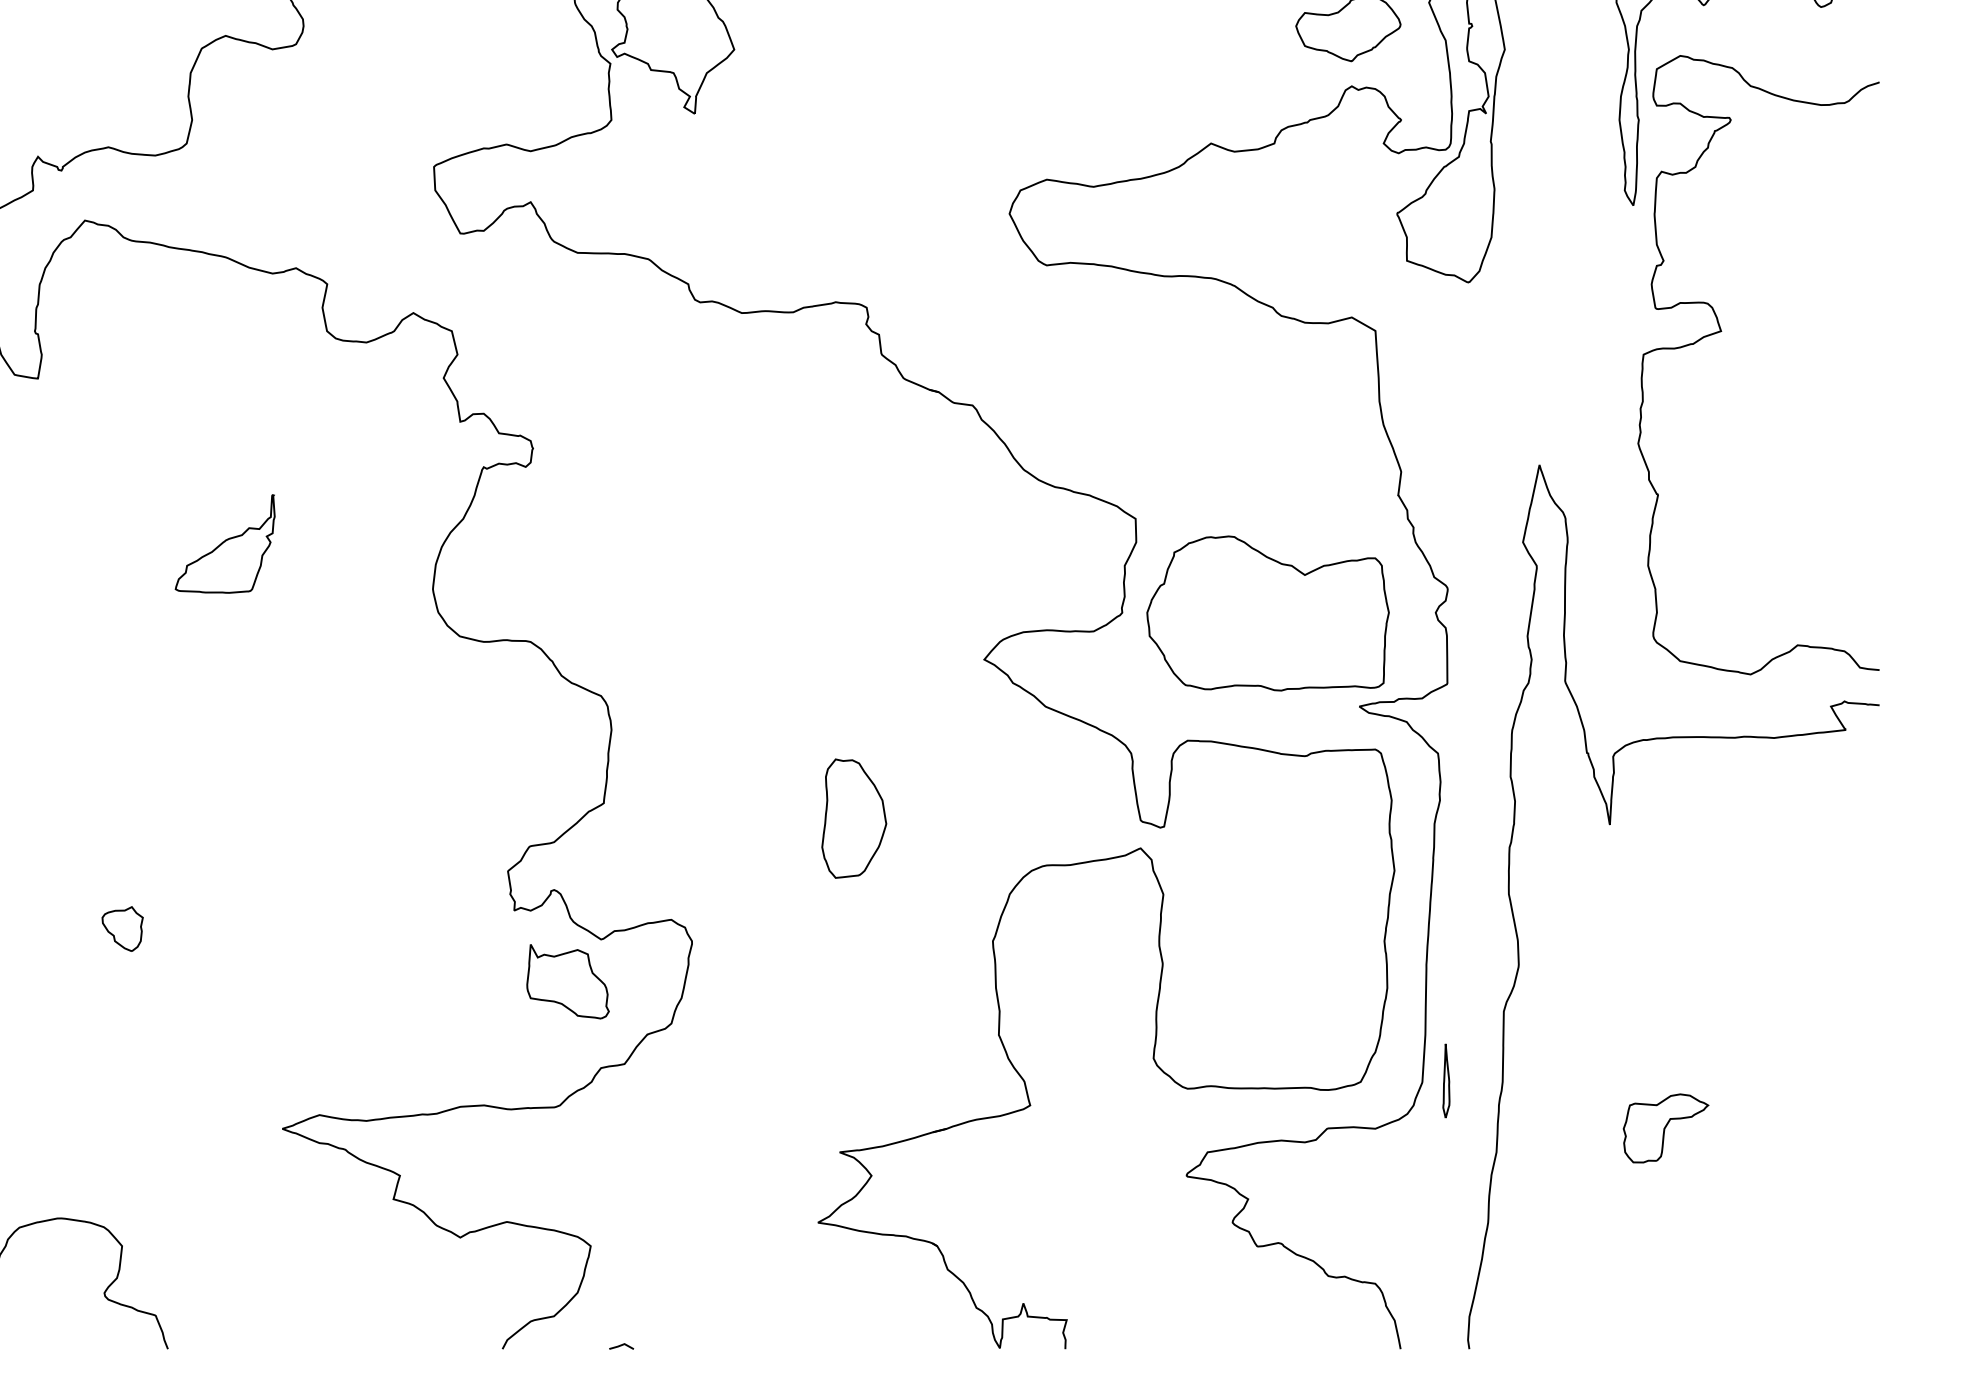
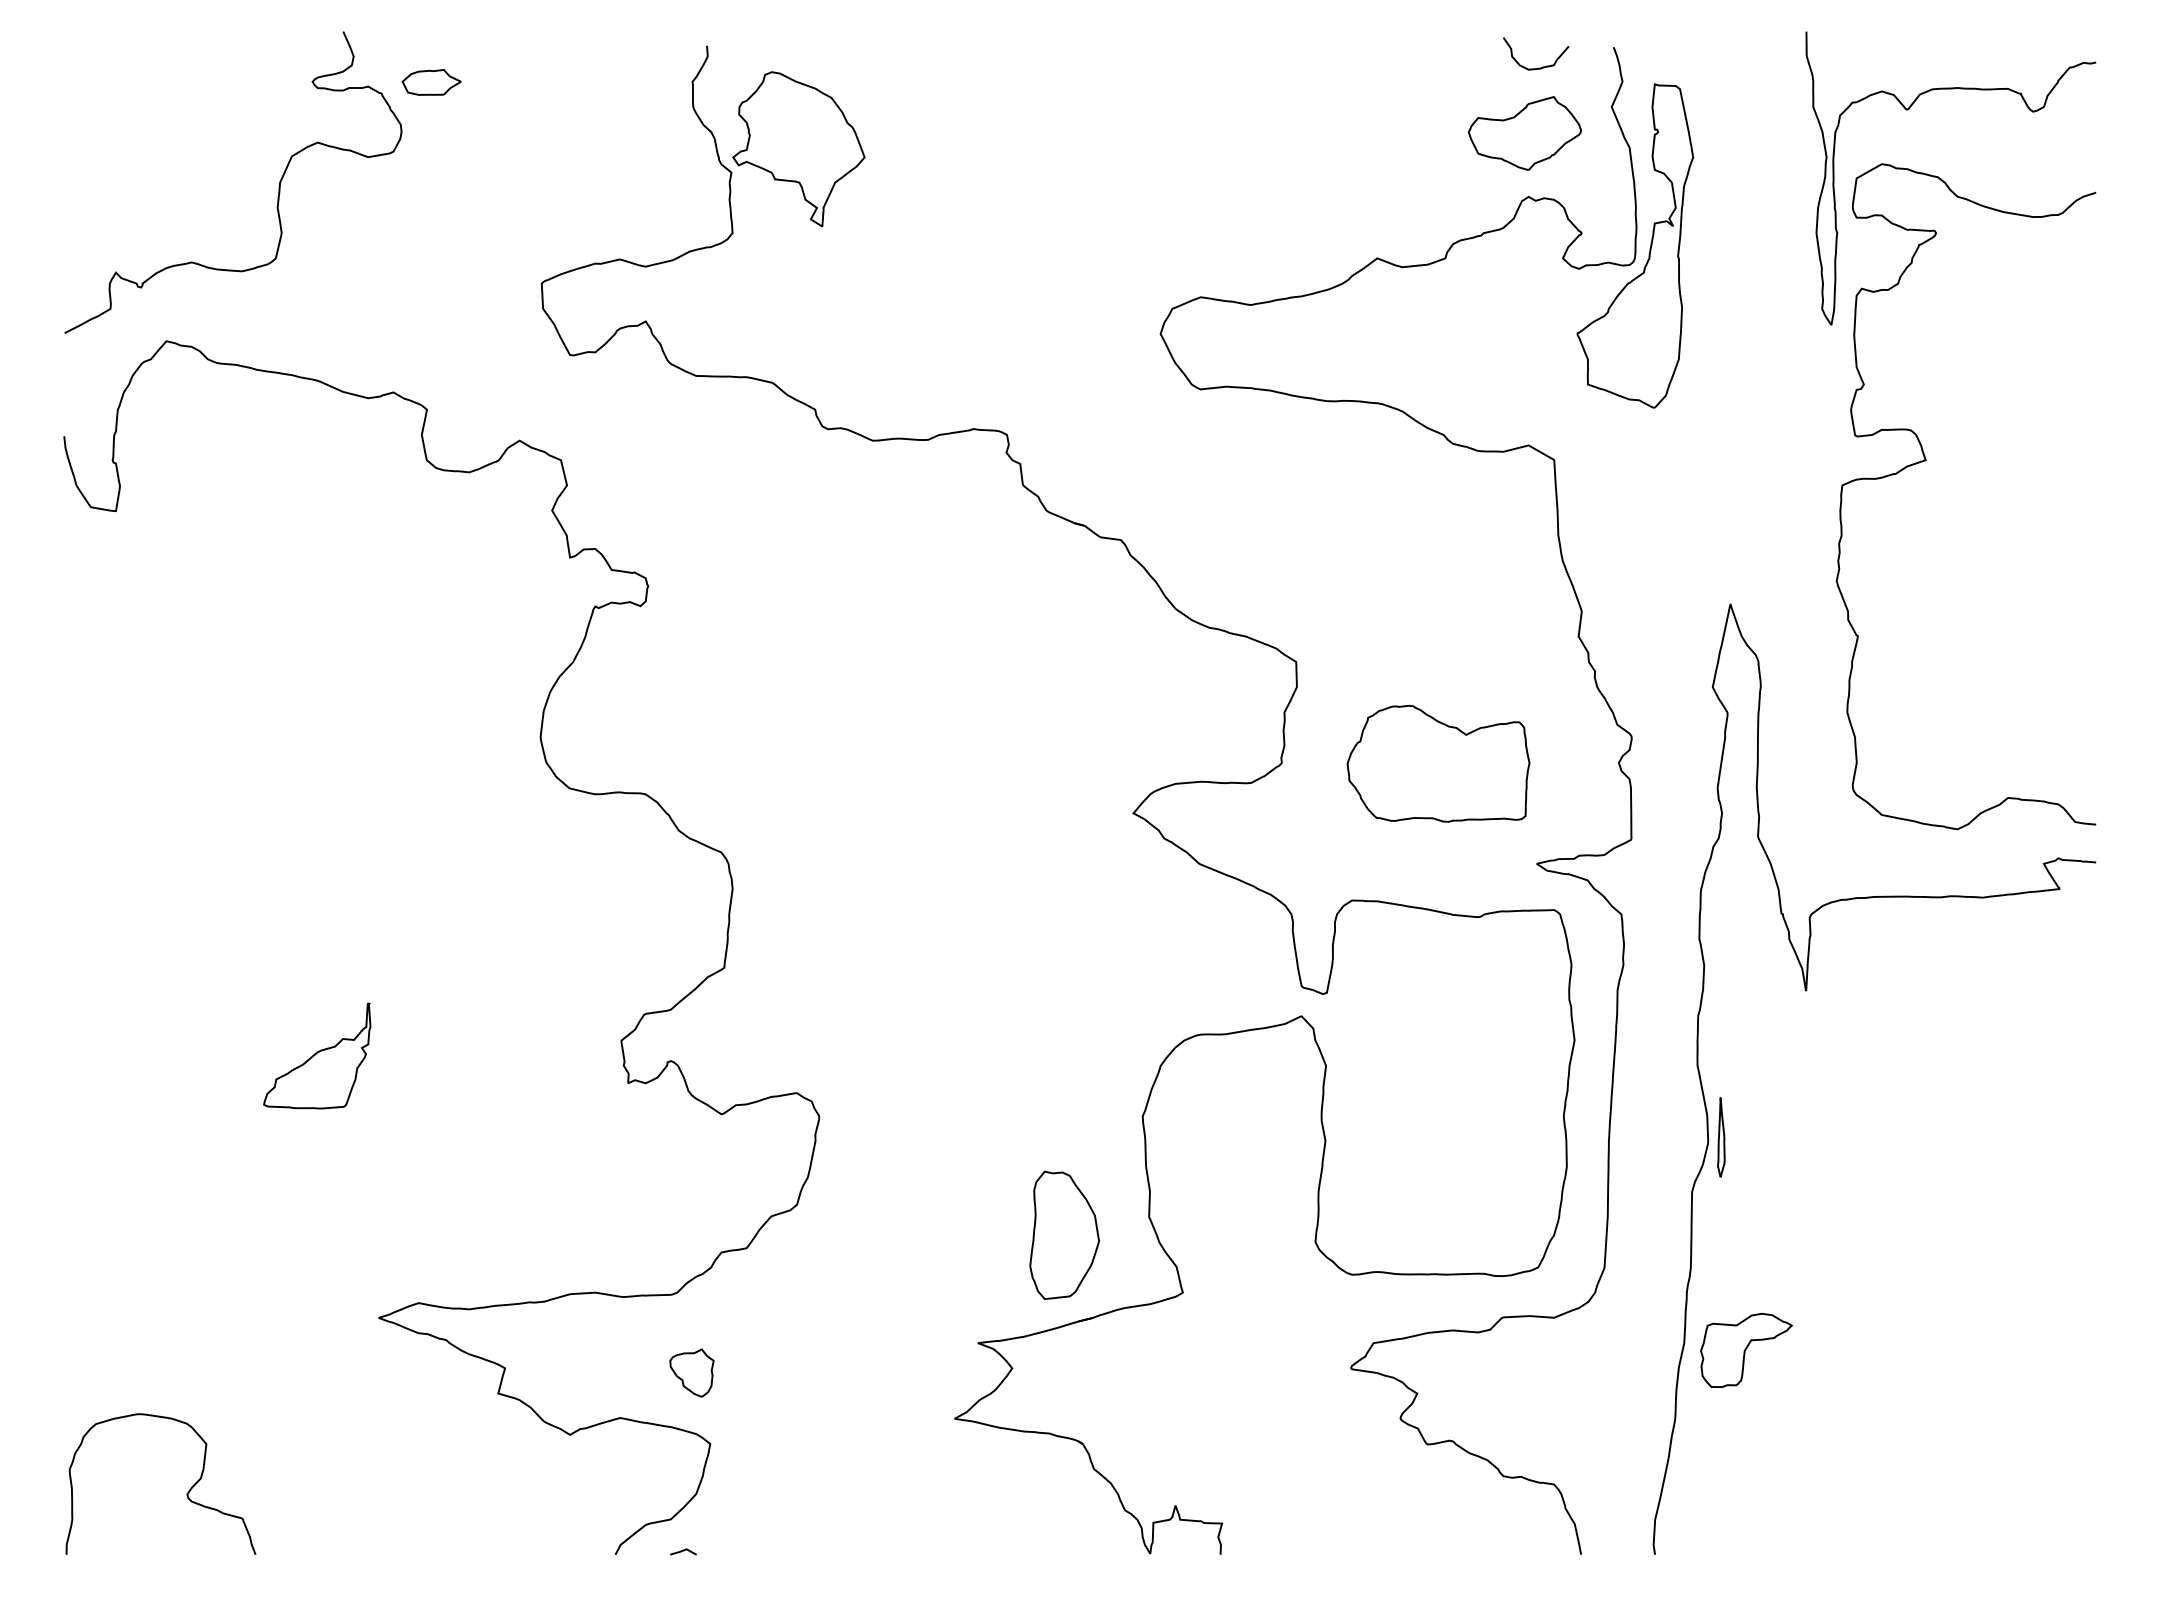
part: (225, 543) -> (317, 1055), moved
part: (1267, 613) -> (1438, 763), size x0.7
part: (854, 817) -> (1064, 1234), moved
part: (122, 928) -> (691, 1372), moved
part: (567, 981) -> (685, 1159), removed
part: (1446, 1081) -> (1721, 1137), moved
part: (1666, 1127) -> (1746, 1349), moved
curve: (621, 1346) -> (683, 1551), moved

